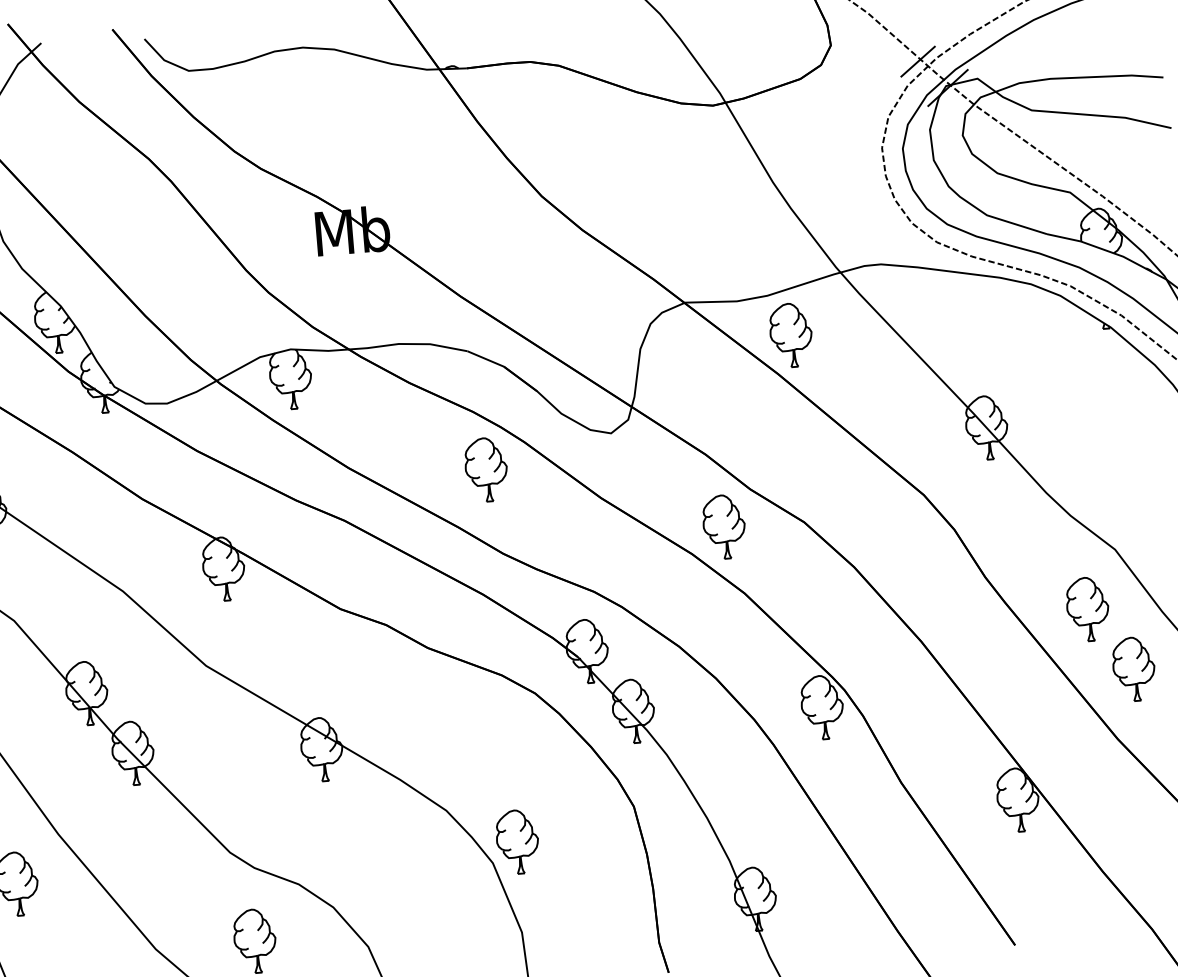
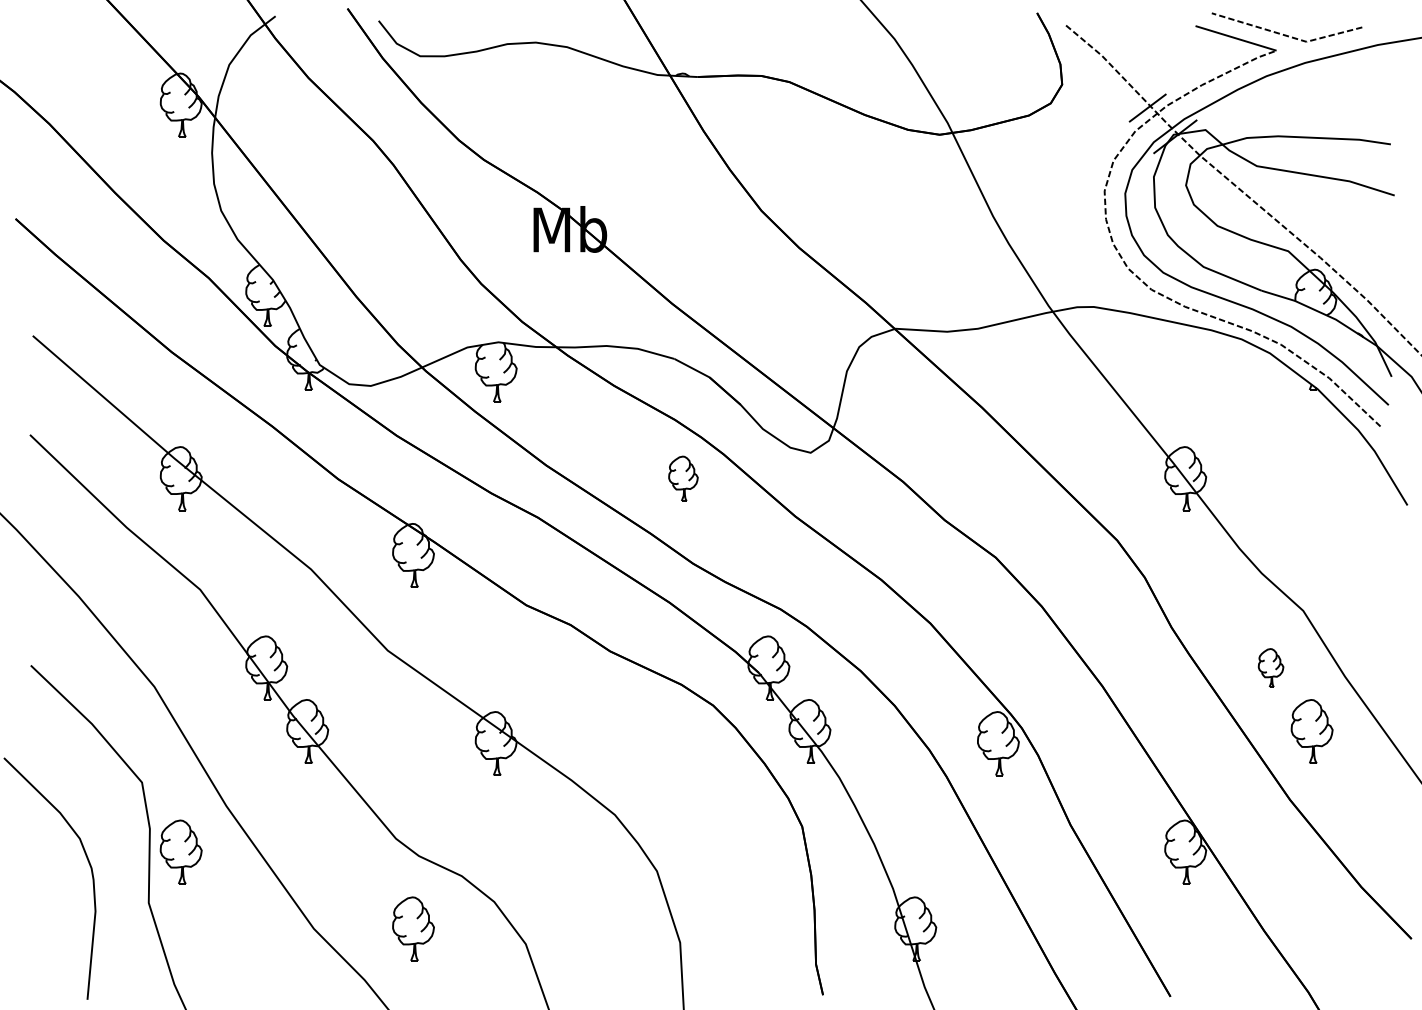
part: (791, 334) -> (998, 369), removed
part: (486, 469) -> (683, 478), size x0.7
part: (724, 526) -> (915, 555), removed
part: (1087, 608) -> (1270, 667), size x0.6
part: (517, 841) -> (683, 851), removed

